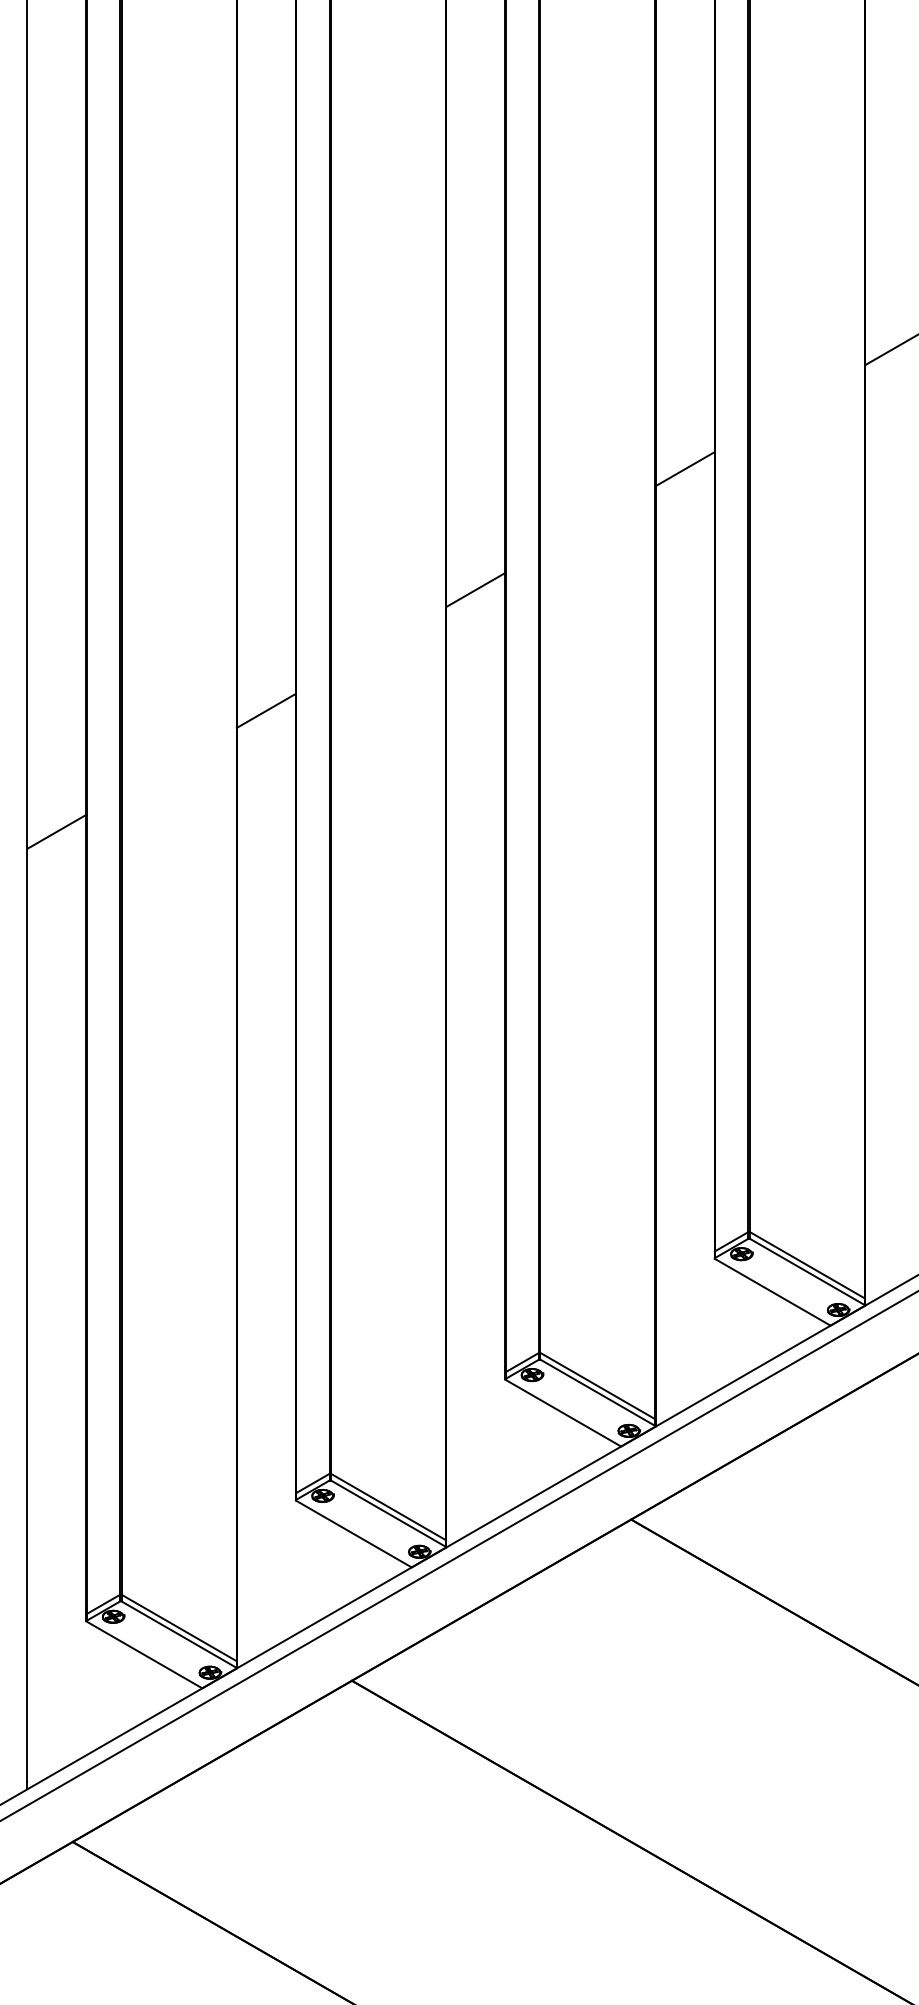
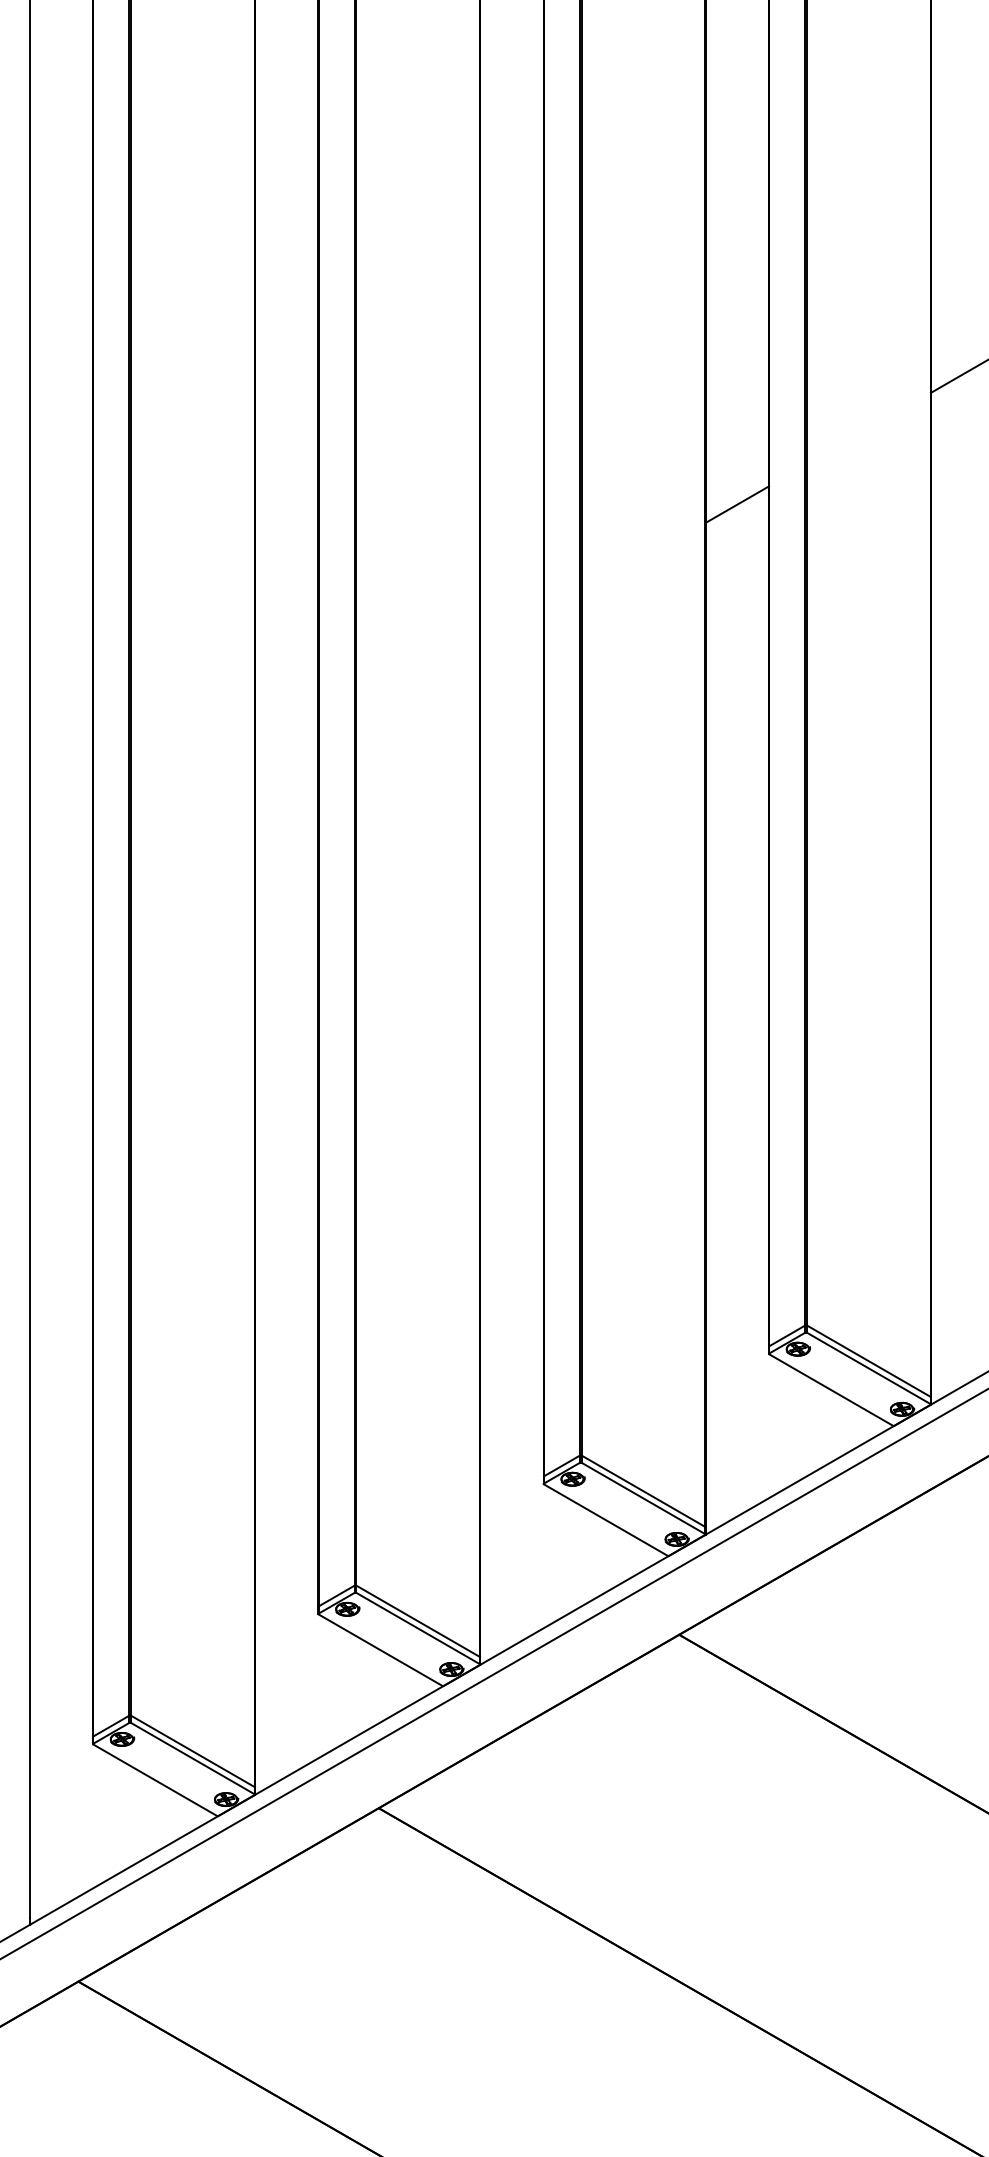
line: (475, 589) -> (511, 634), removed
line: (266, 710) -> (286, 764), removed
line: (57, 831) -> (61, 894), removed

